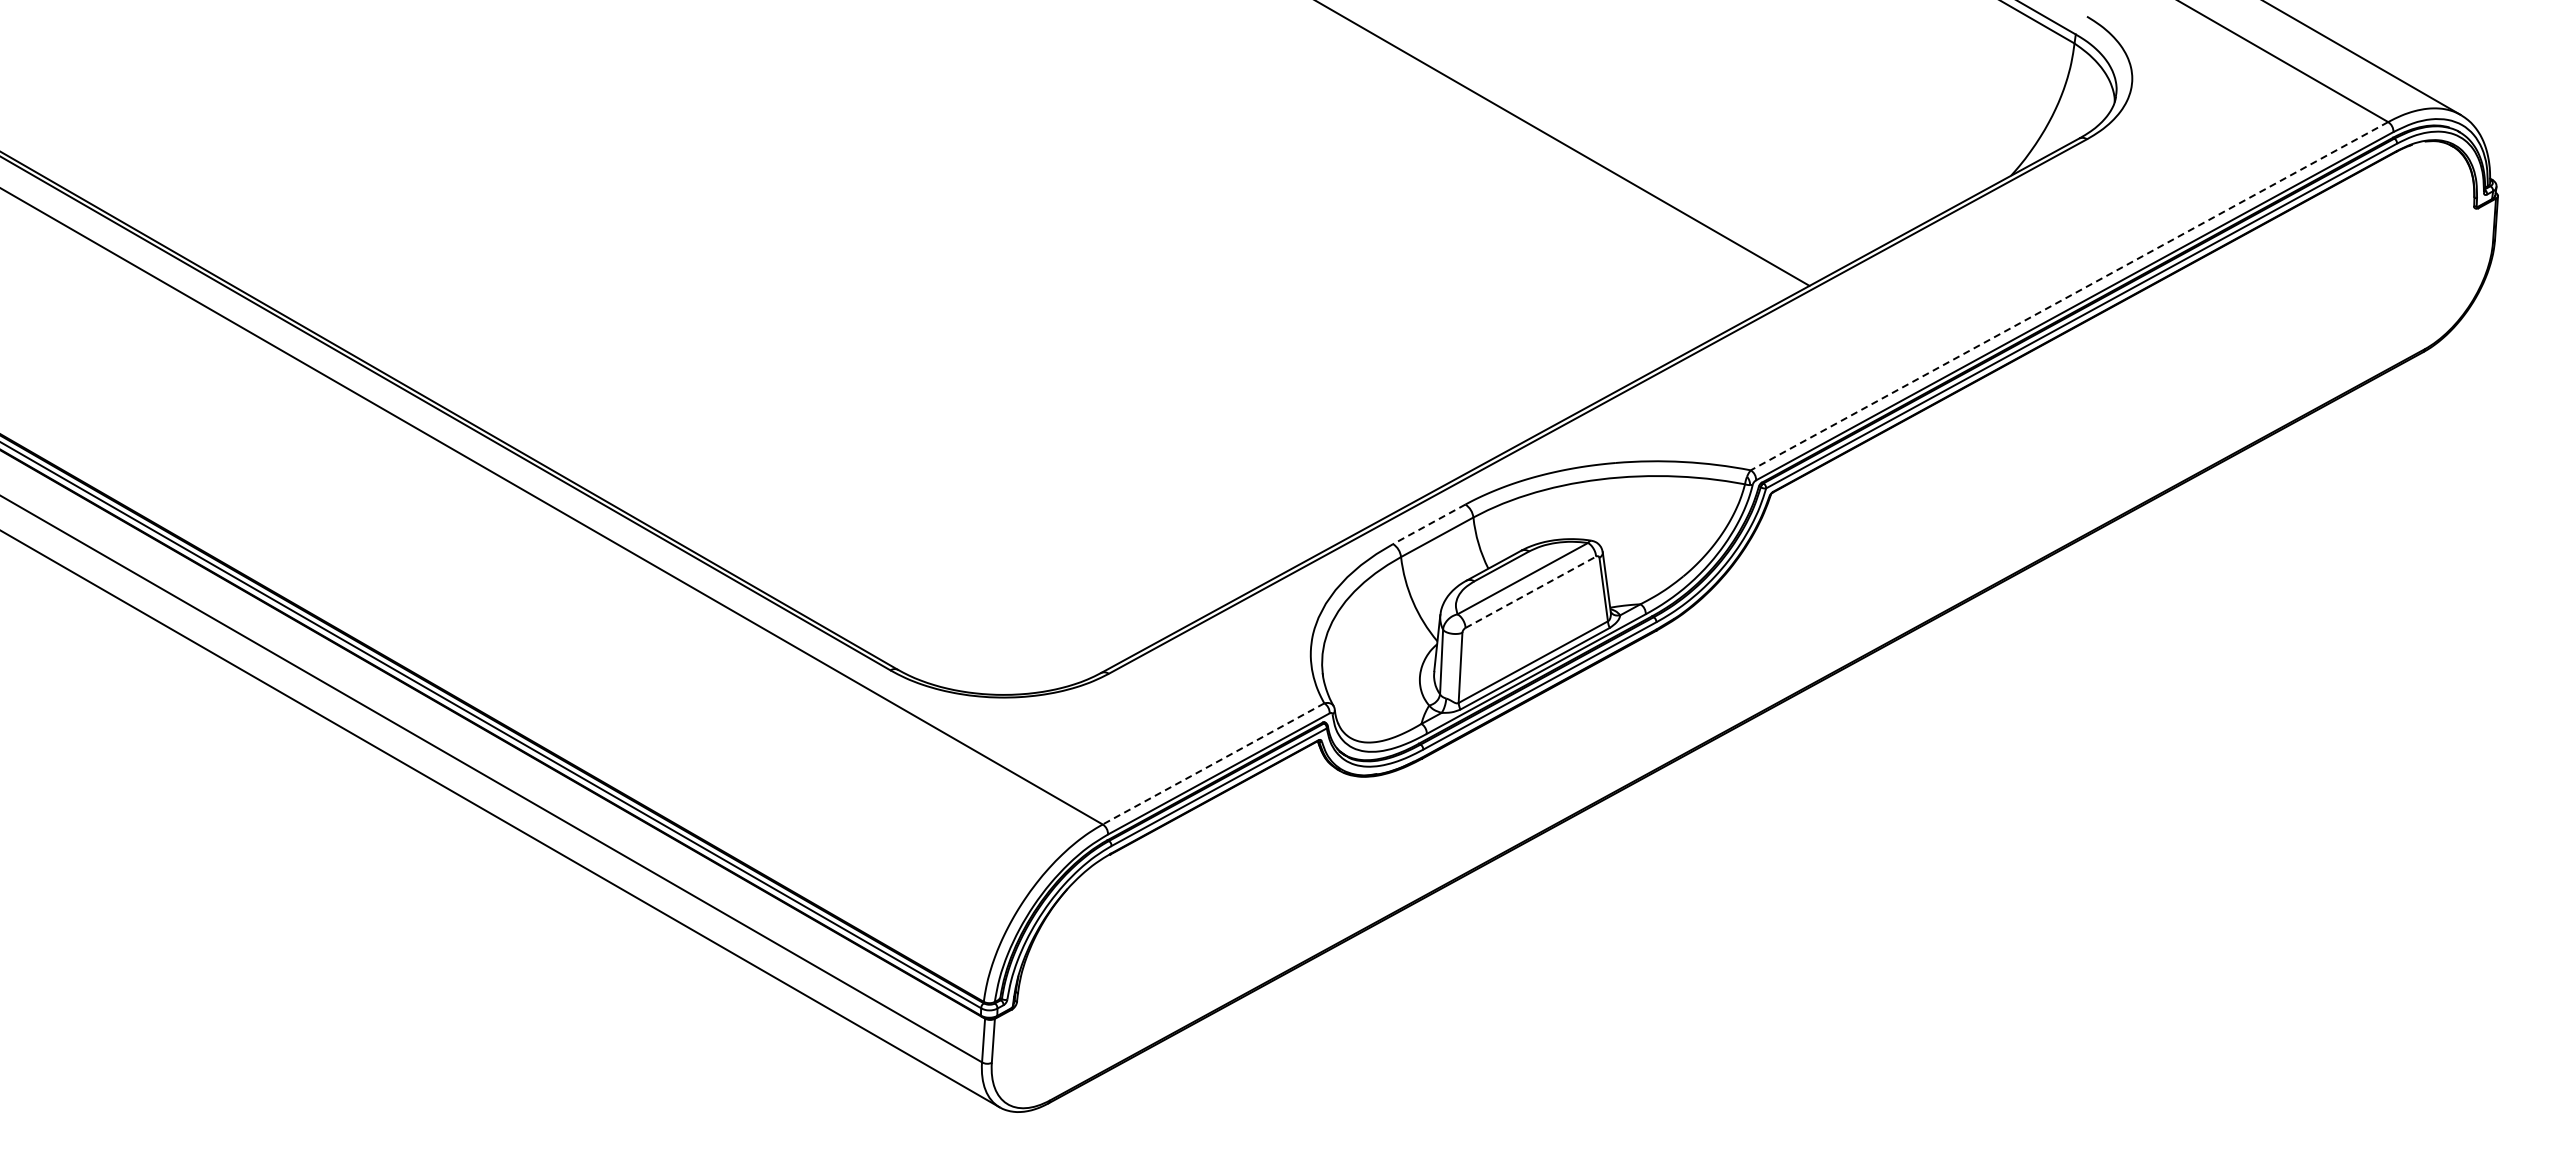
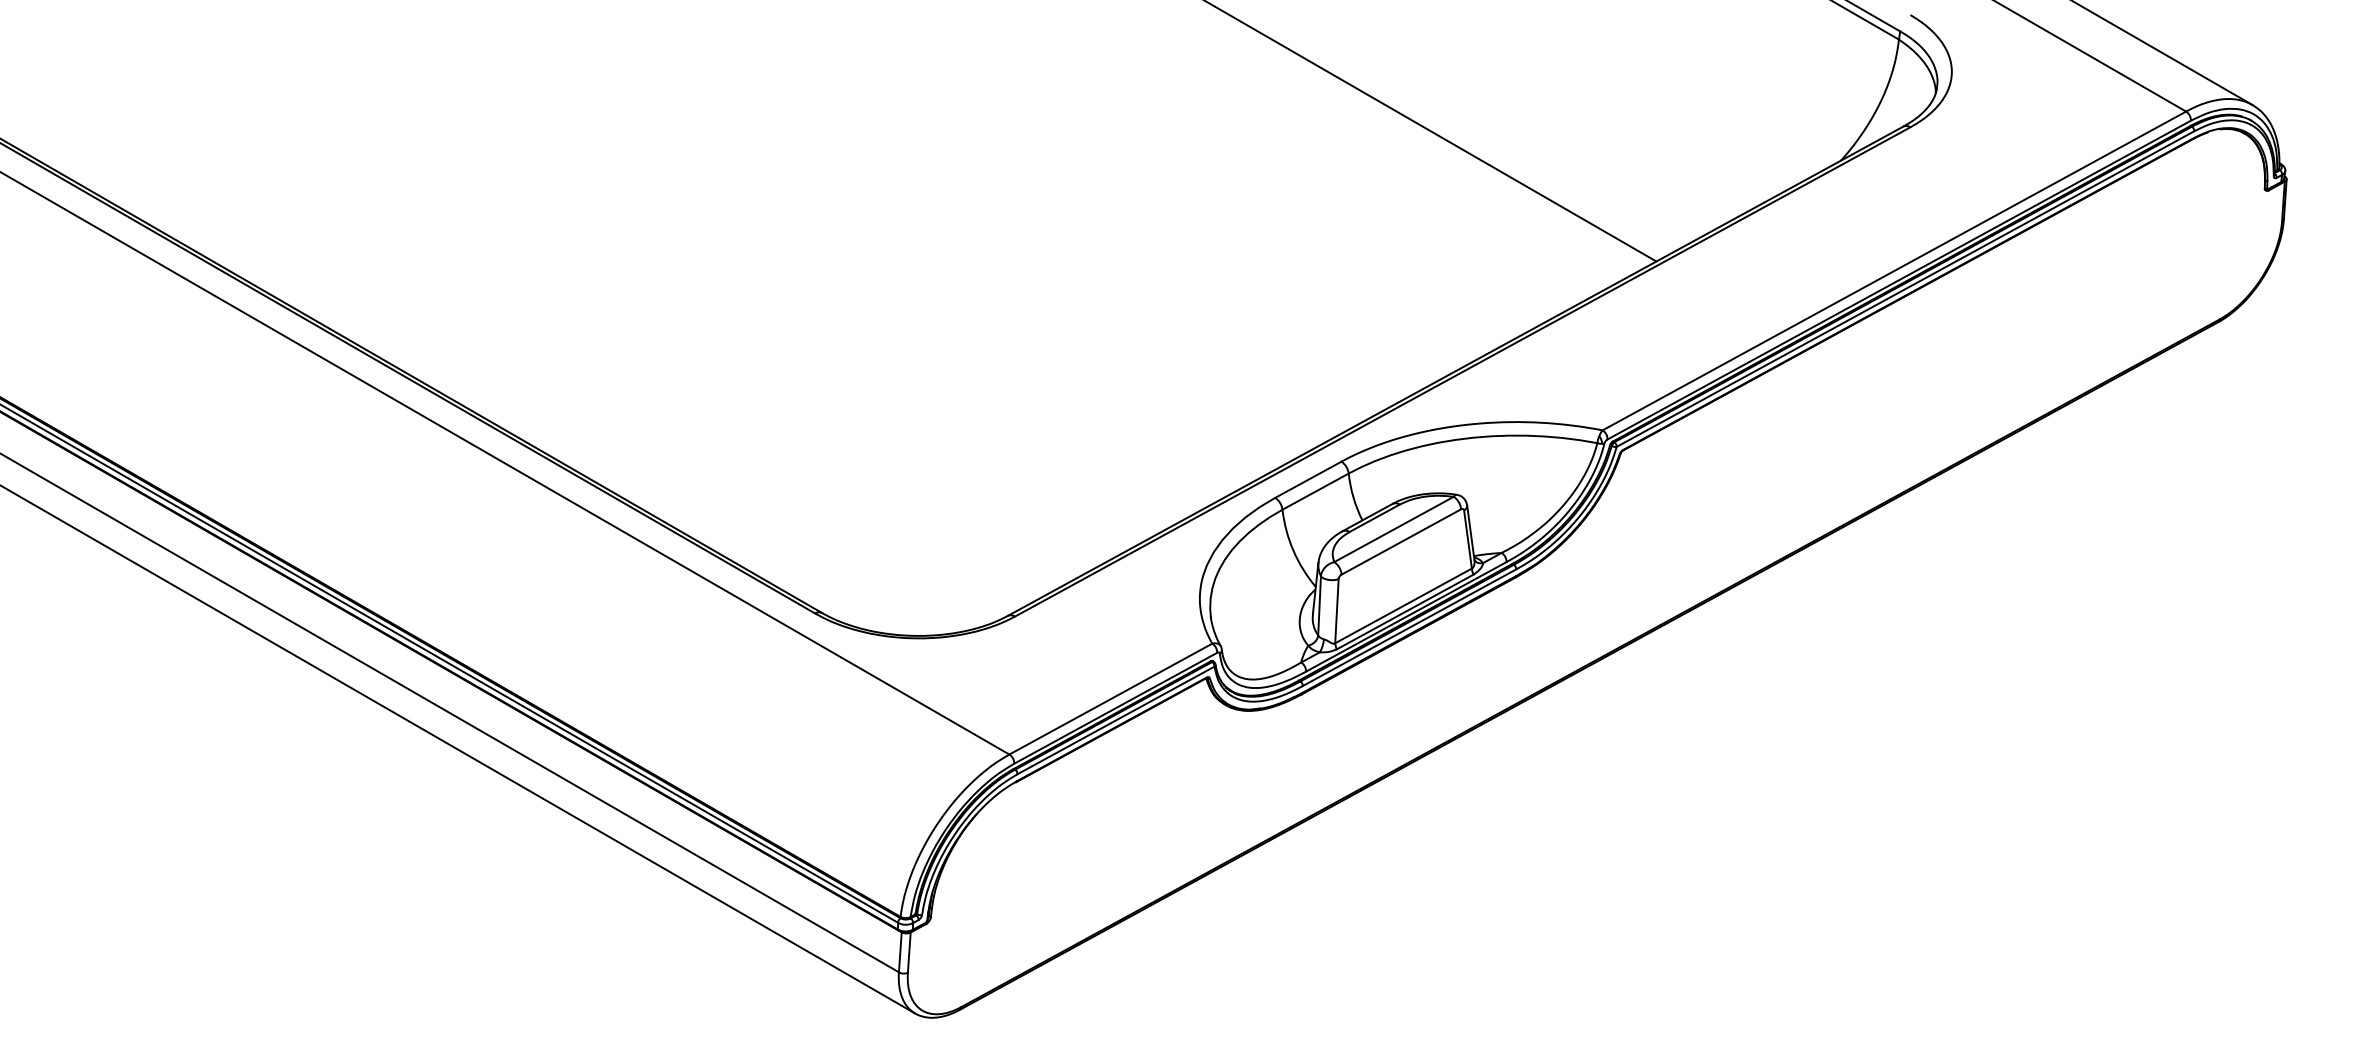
line: (2069, 296) -> (1894, 271), dashed -> solid
line: (1428, 524) -> (1307, 479), dashed -> solid
line: (1531, 592) -> (1401, 542), dashed -> solid
line: (1213, 764) -> (1110, 699), dashed -> solid

